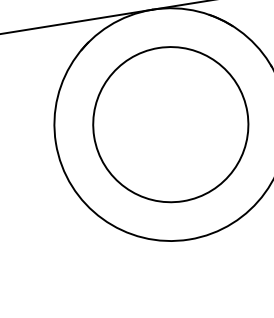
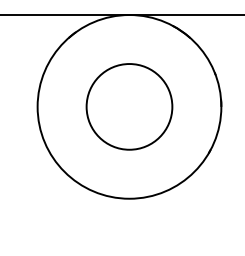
circle: (170, 124) -> (129, 106), size x0.7

